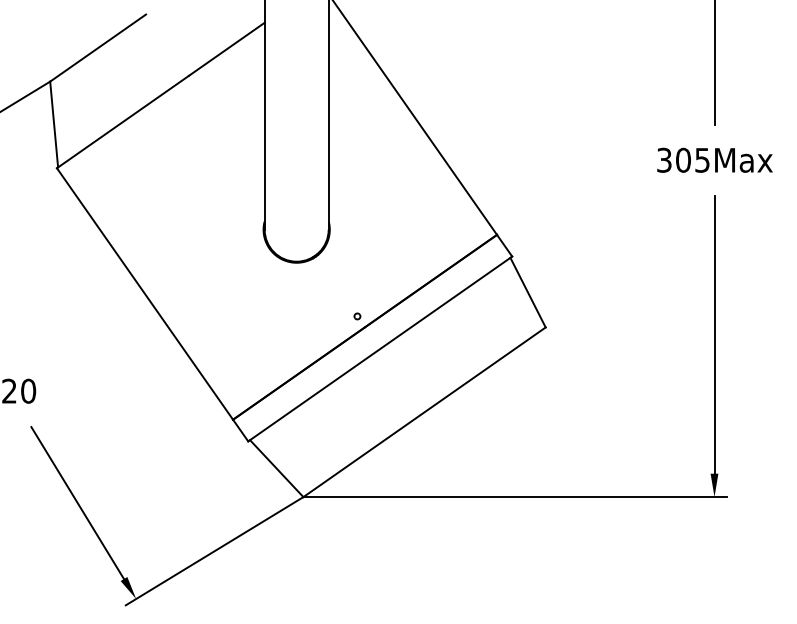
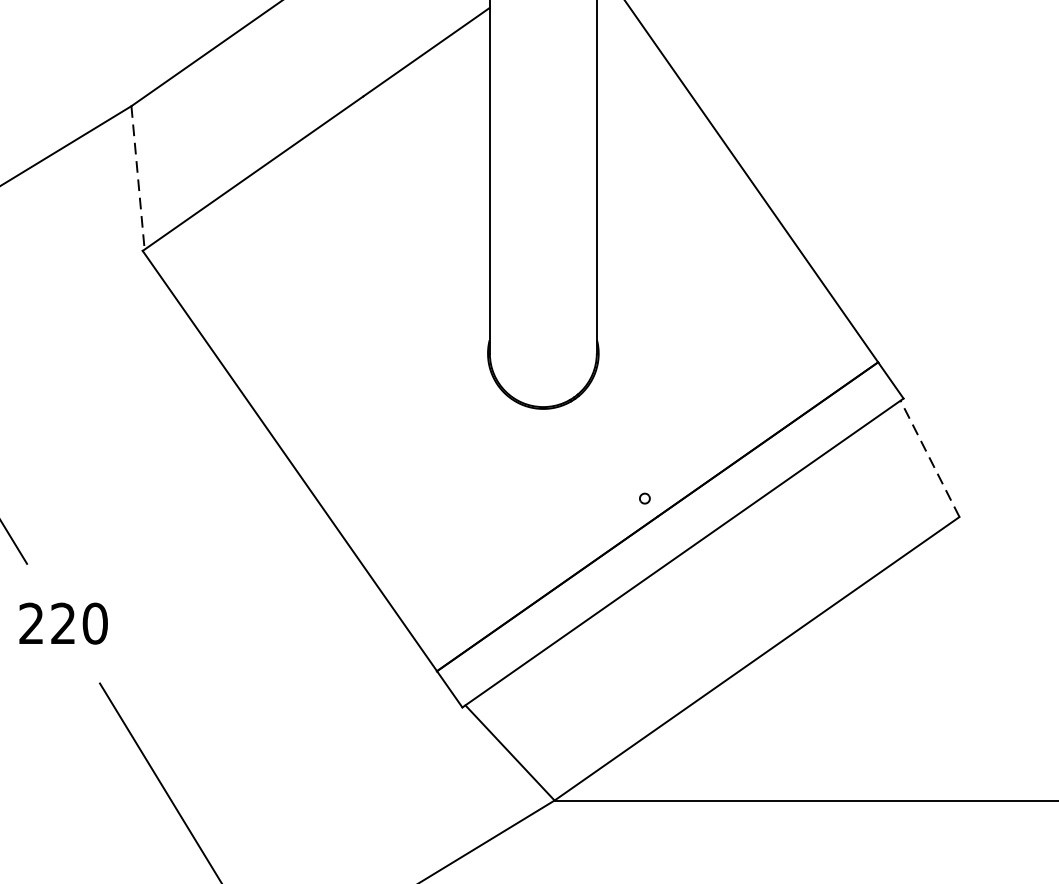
line: (54, 125) -> (138, 179), solid -> dashed
line: (527, 292) -> (929, 458), solid -> dashed

